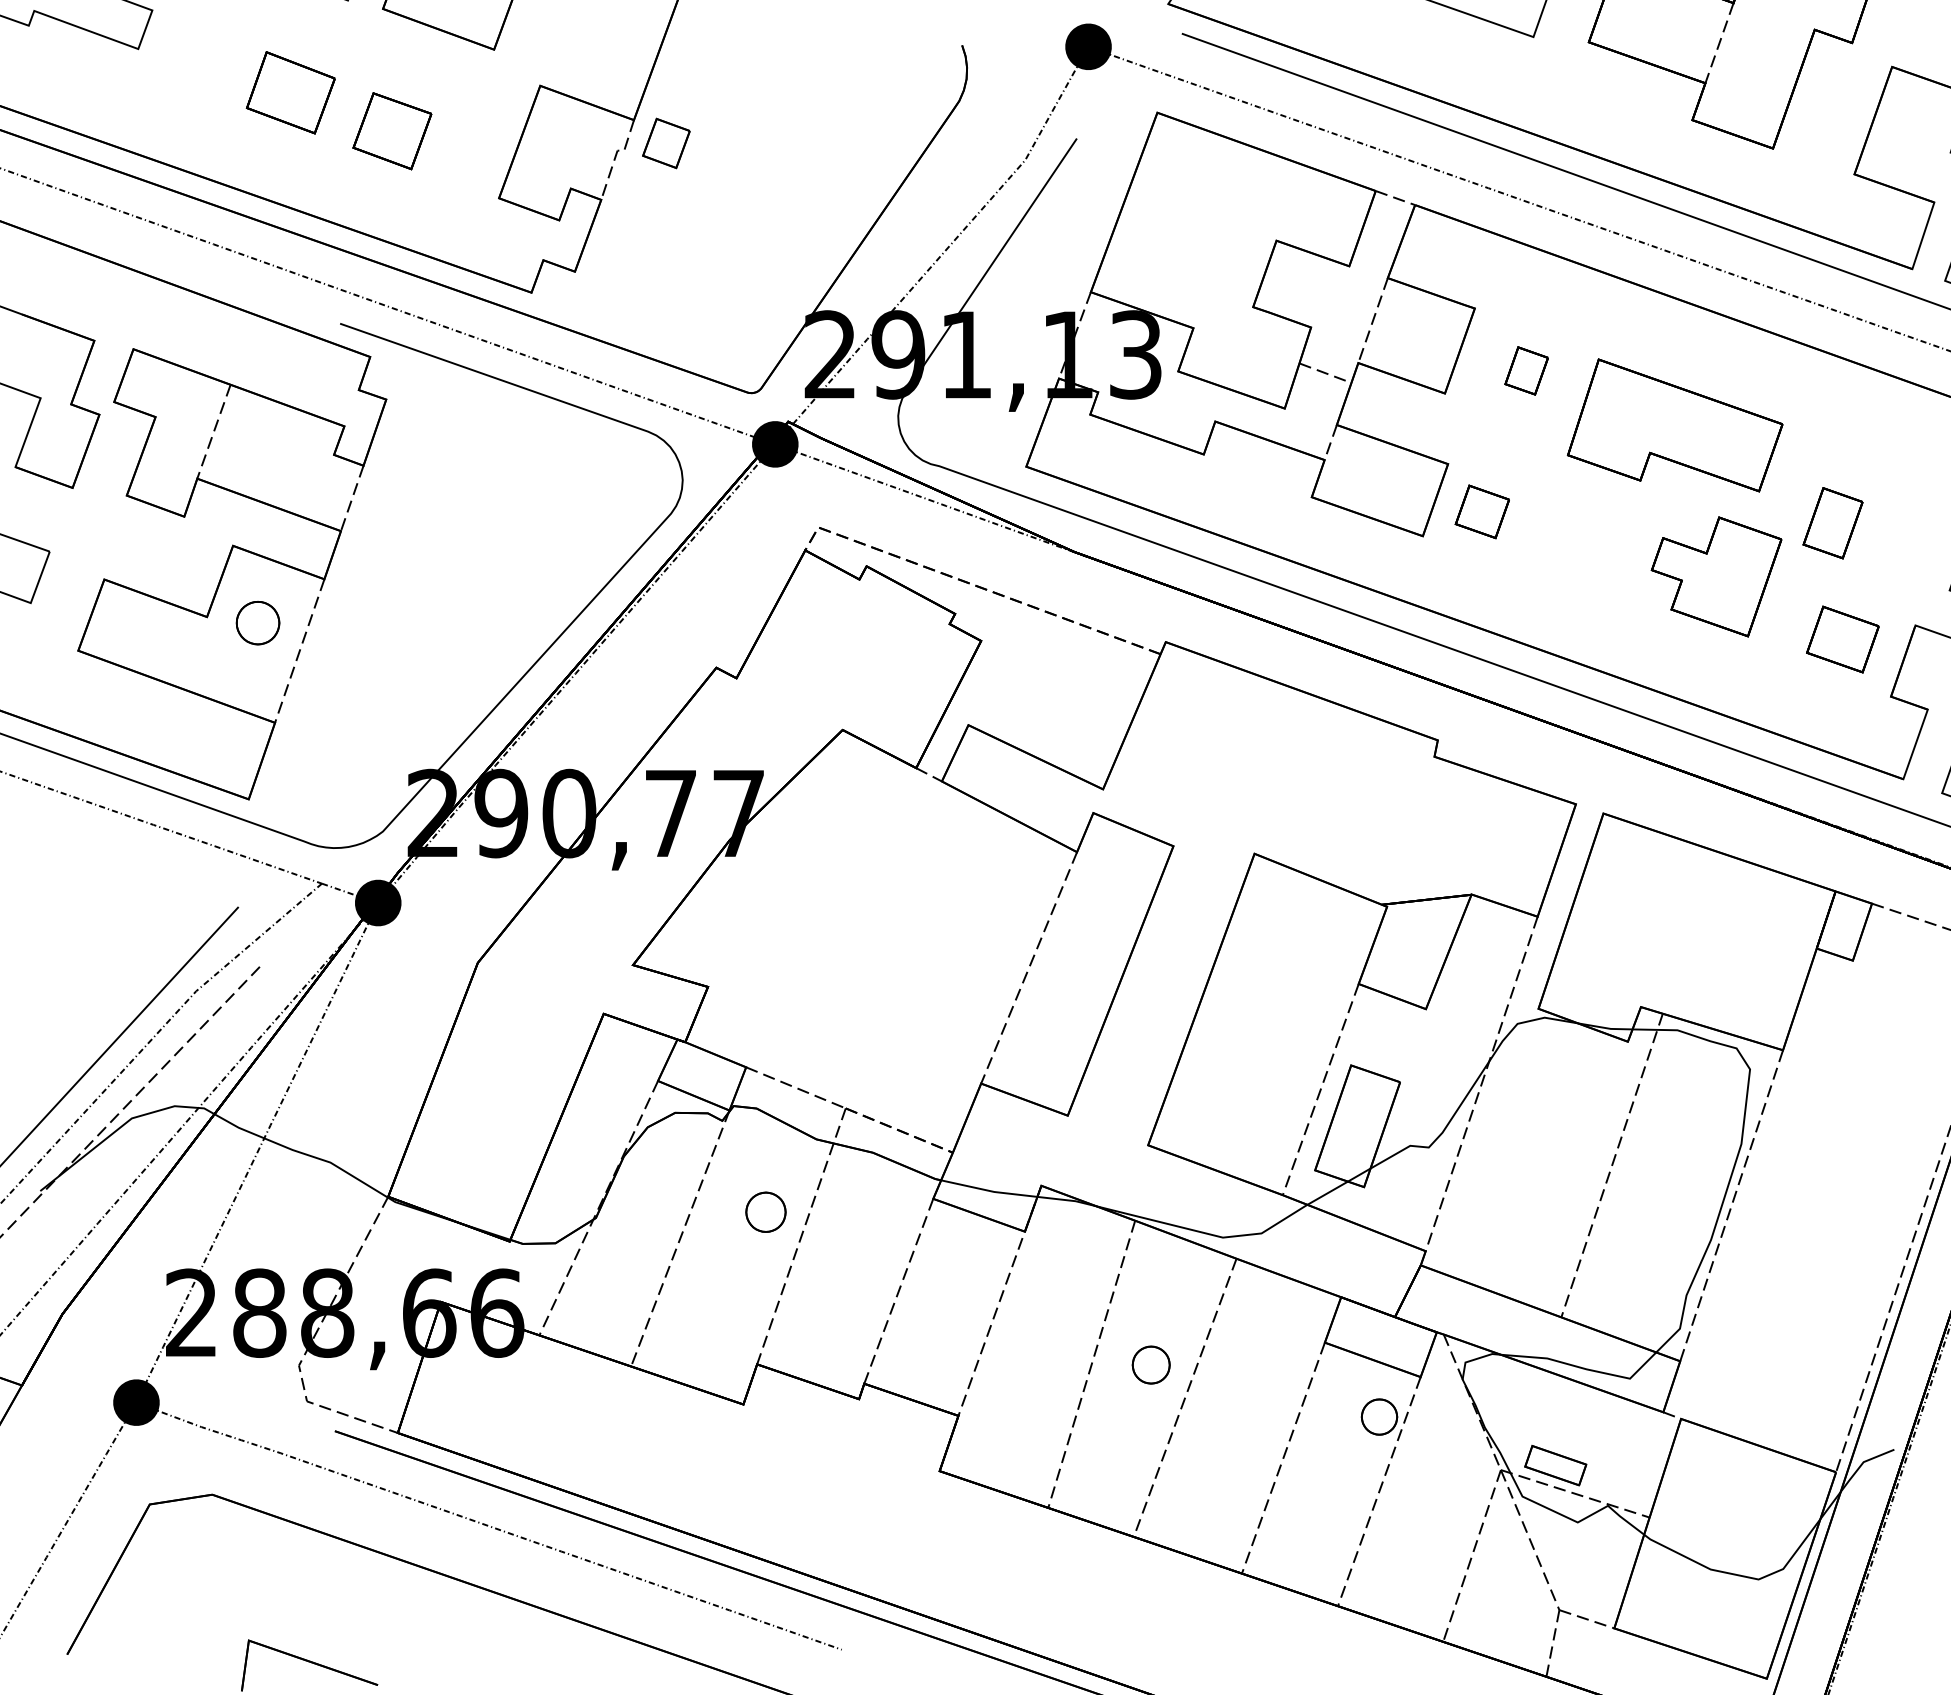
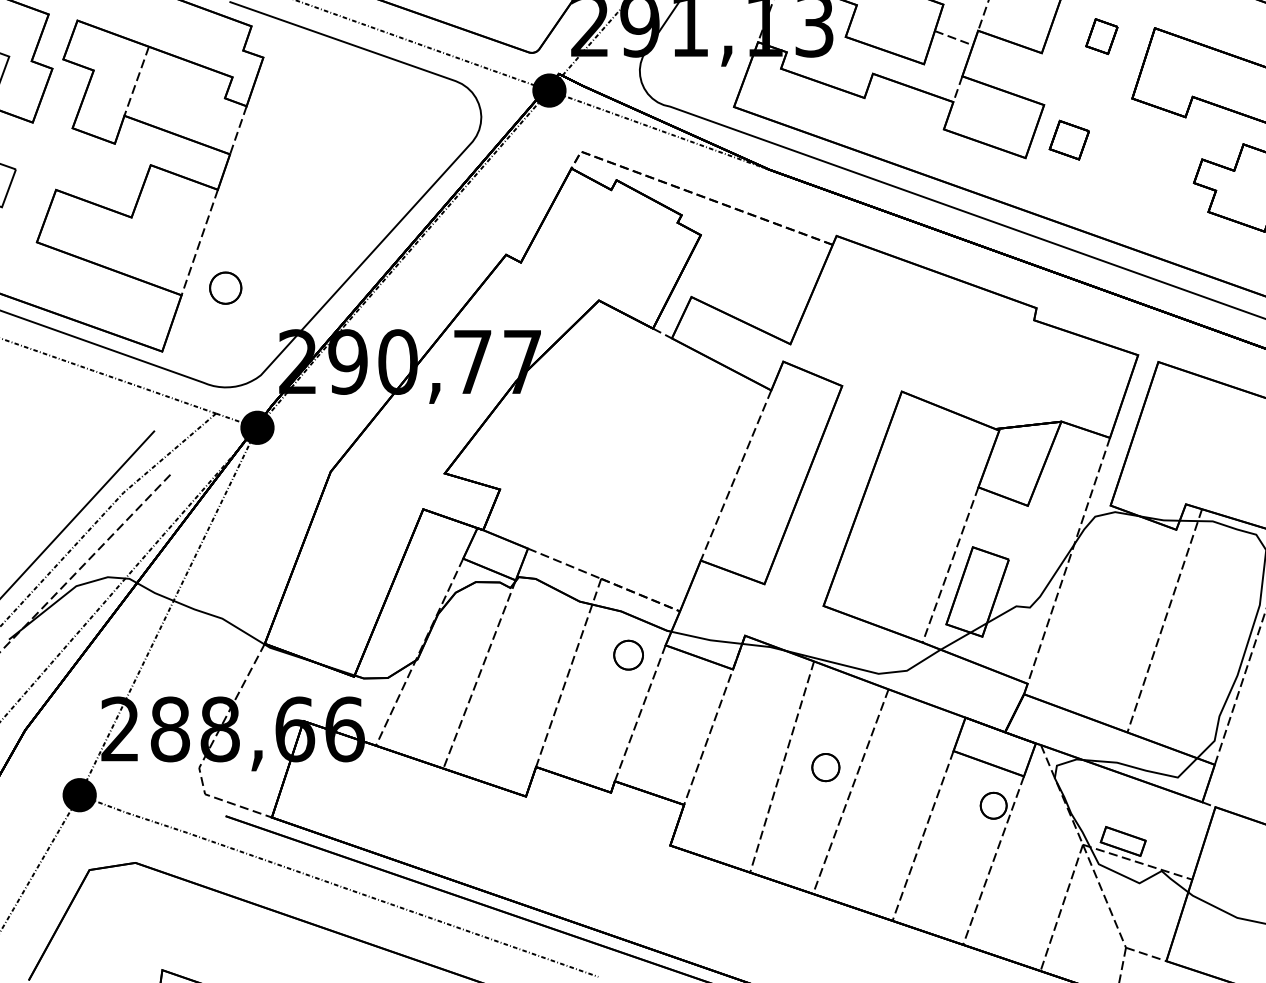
part: (257, 623) -> (225, 288), moved
part: (765, 1211) -> (628, 654), moved

